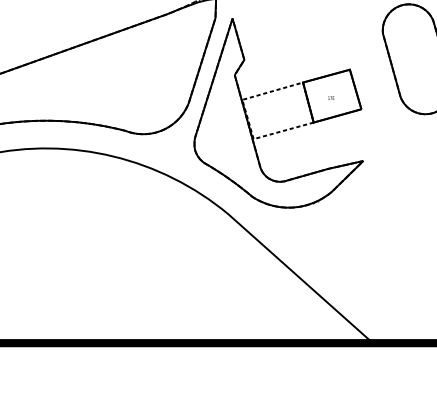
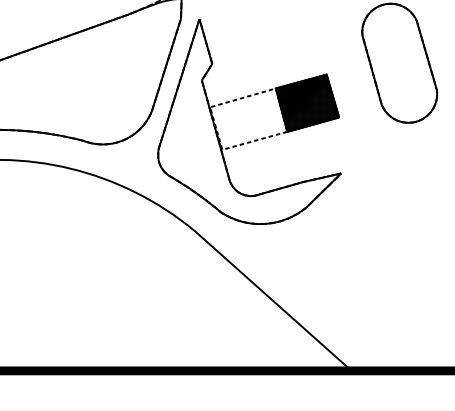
hatch: (332, 96) -> (307, 103), added

